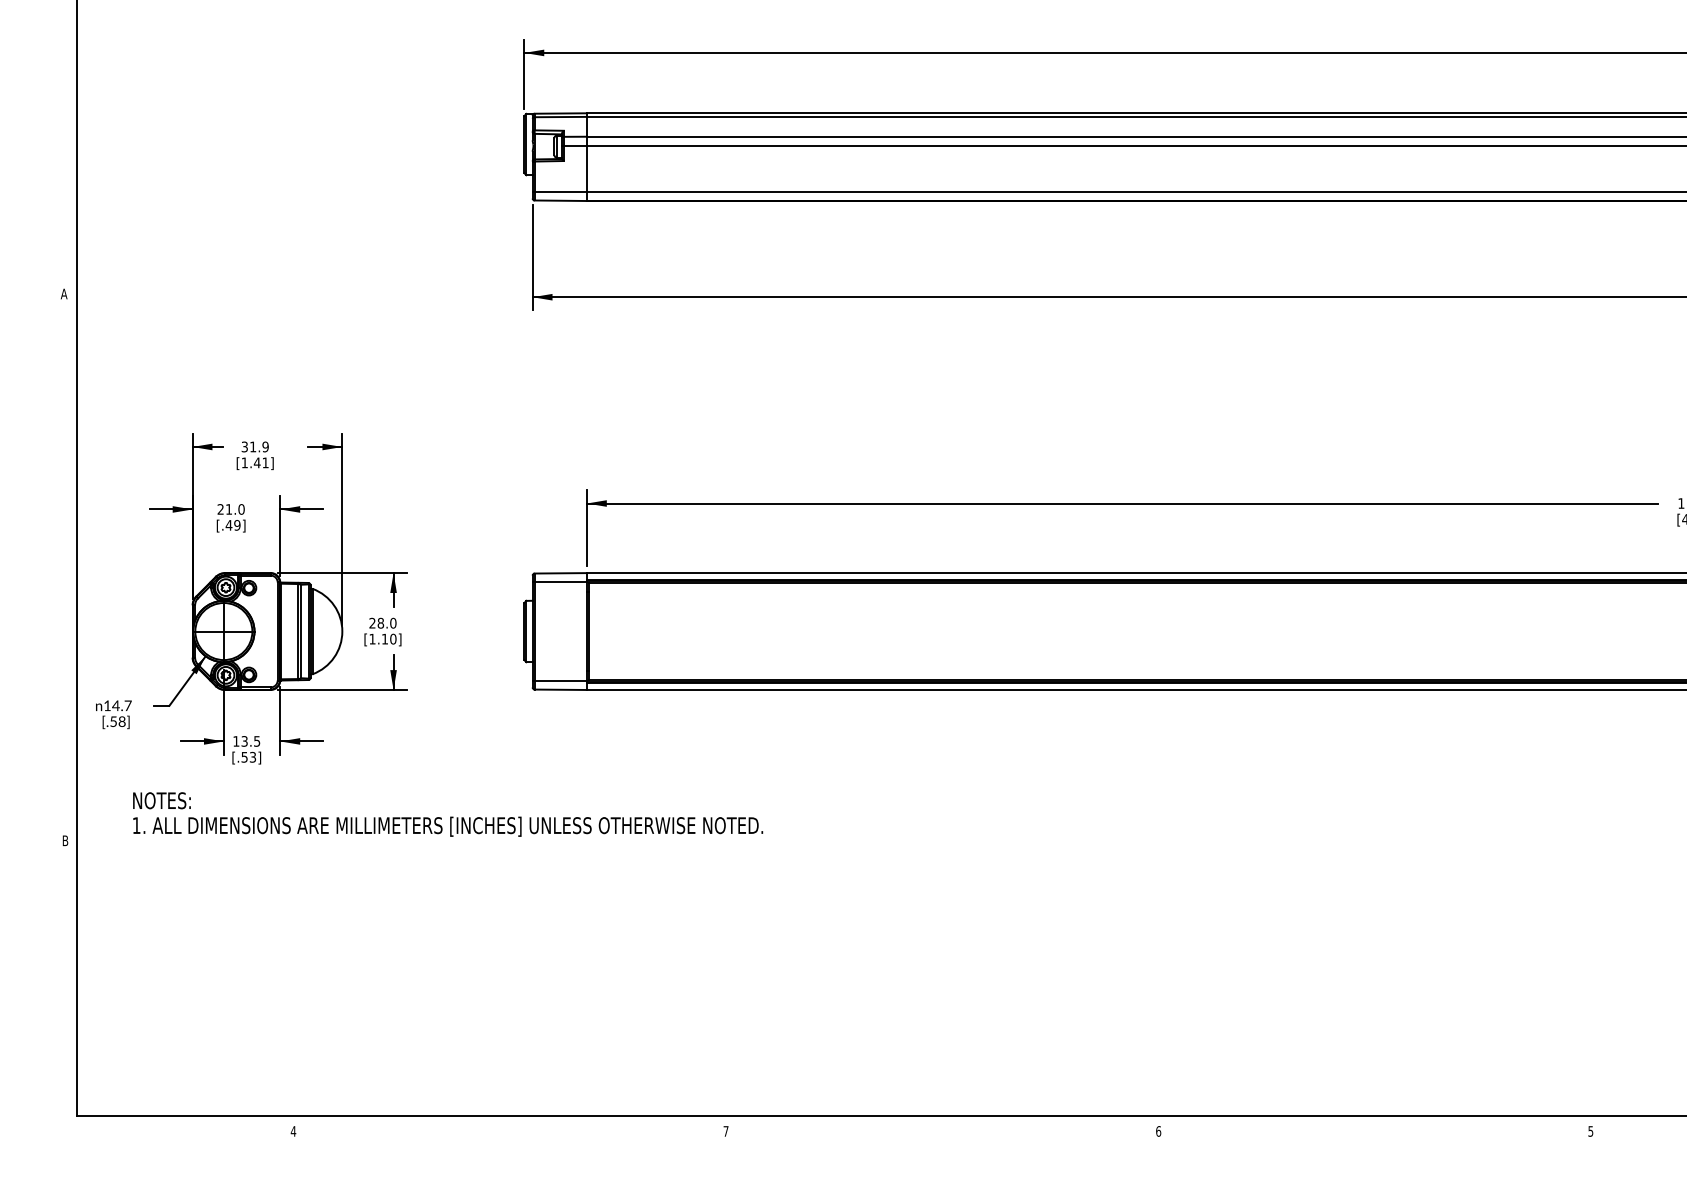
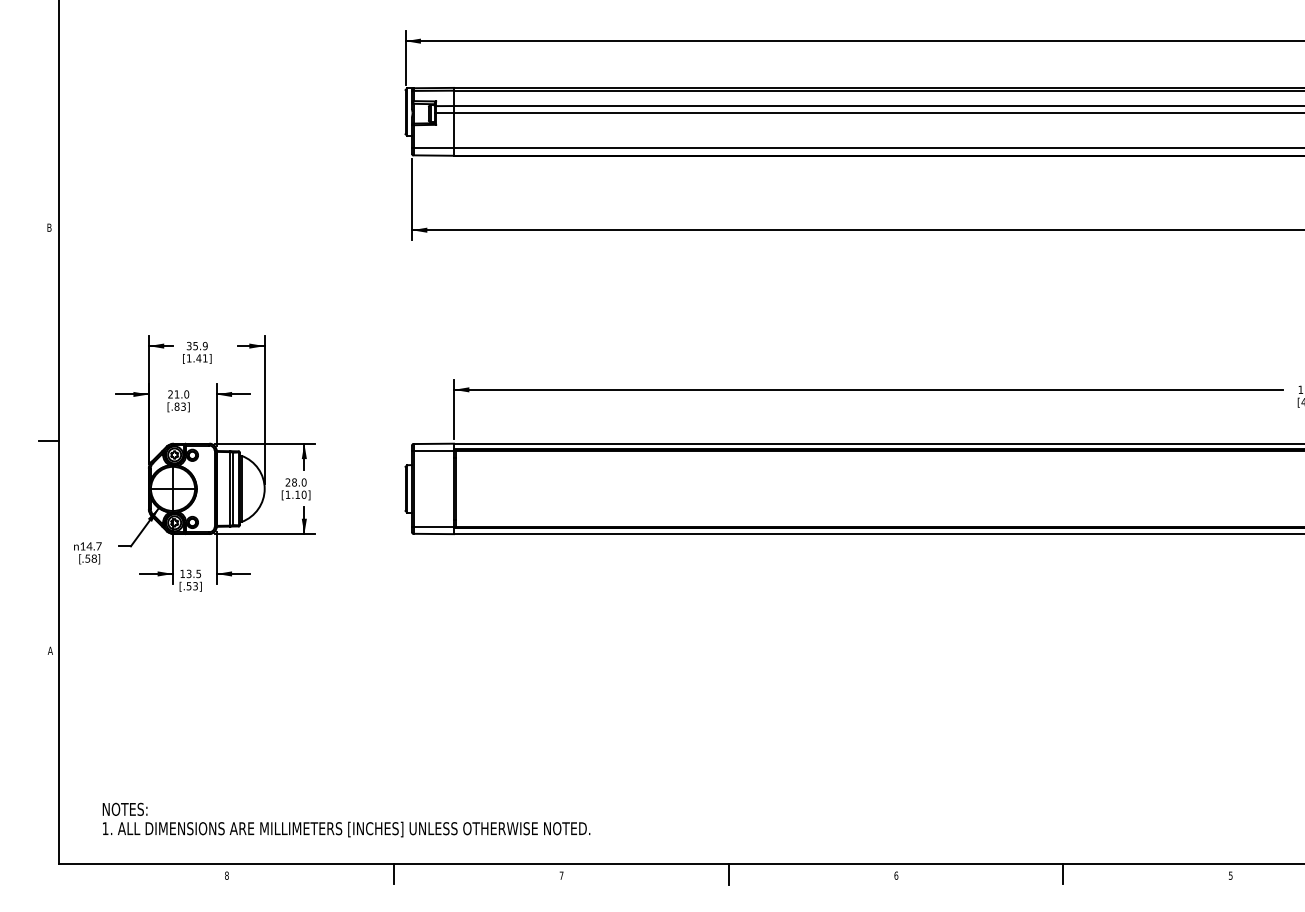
text: (63, 293) -> (48, 227), A -> B
text: (253, 446) -> (195, 345), 31.9 -> 35.9
text: (232, 525) -> (179, 406), [.49] -> [.83]
line: (63, 569) -> (48, 440), added
text: (448, 814) -> (346, 820), moved
text: (65, 840) -> (50, 650), B -> A
line: (509, 1129) -> (394, 874), added
line: (942, 1129) -> (729, 874), added
line: (1374, 1129) -> (1063, 874), added
text: (293, 1131) -> (226, 875), 4 -> 8

